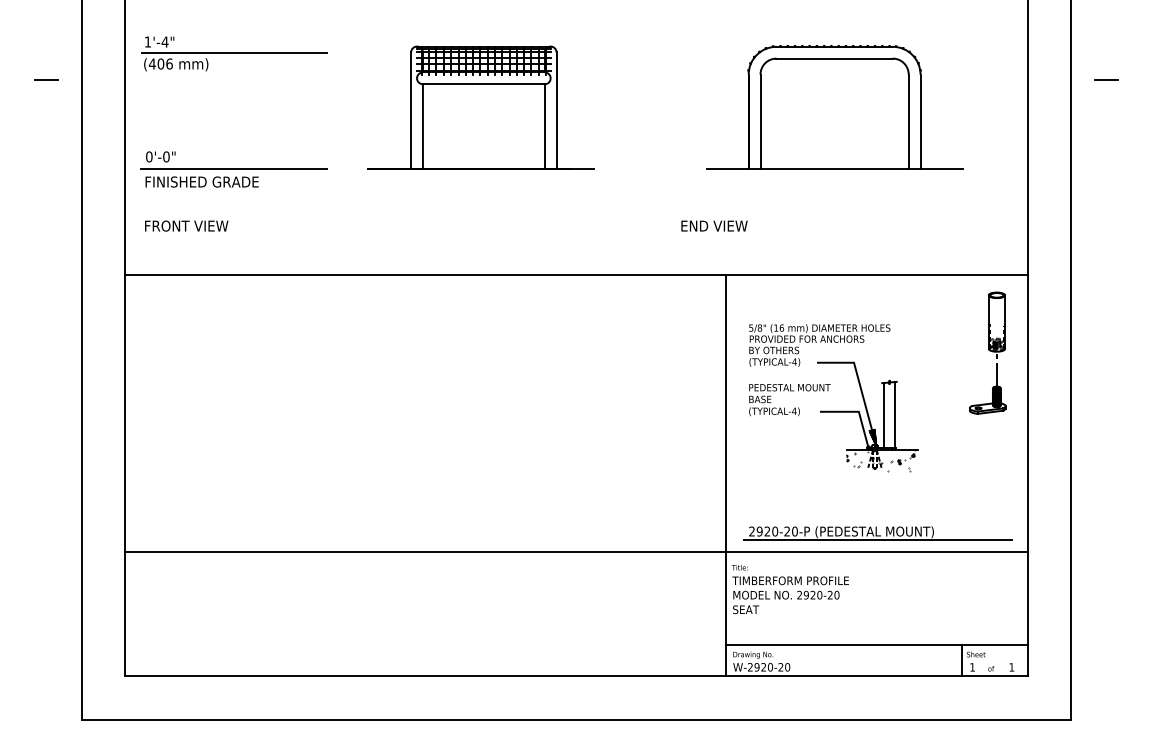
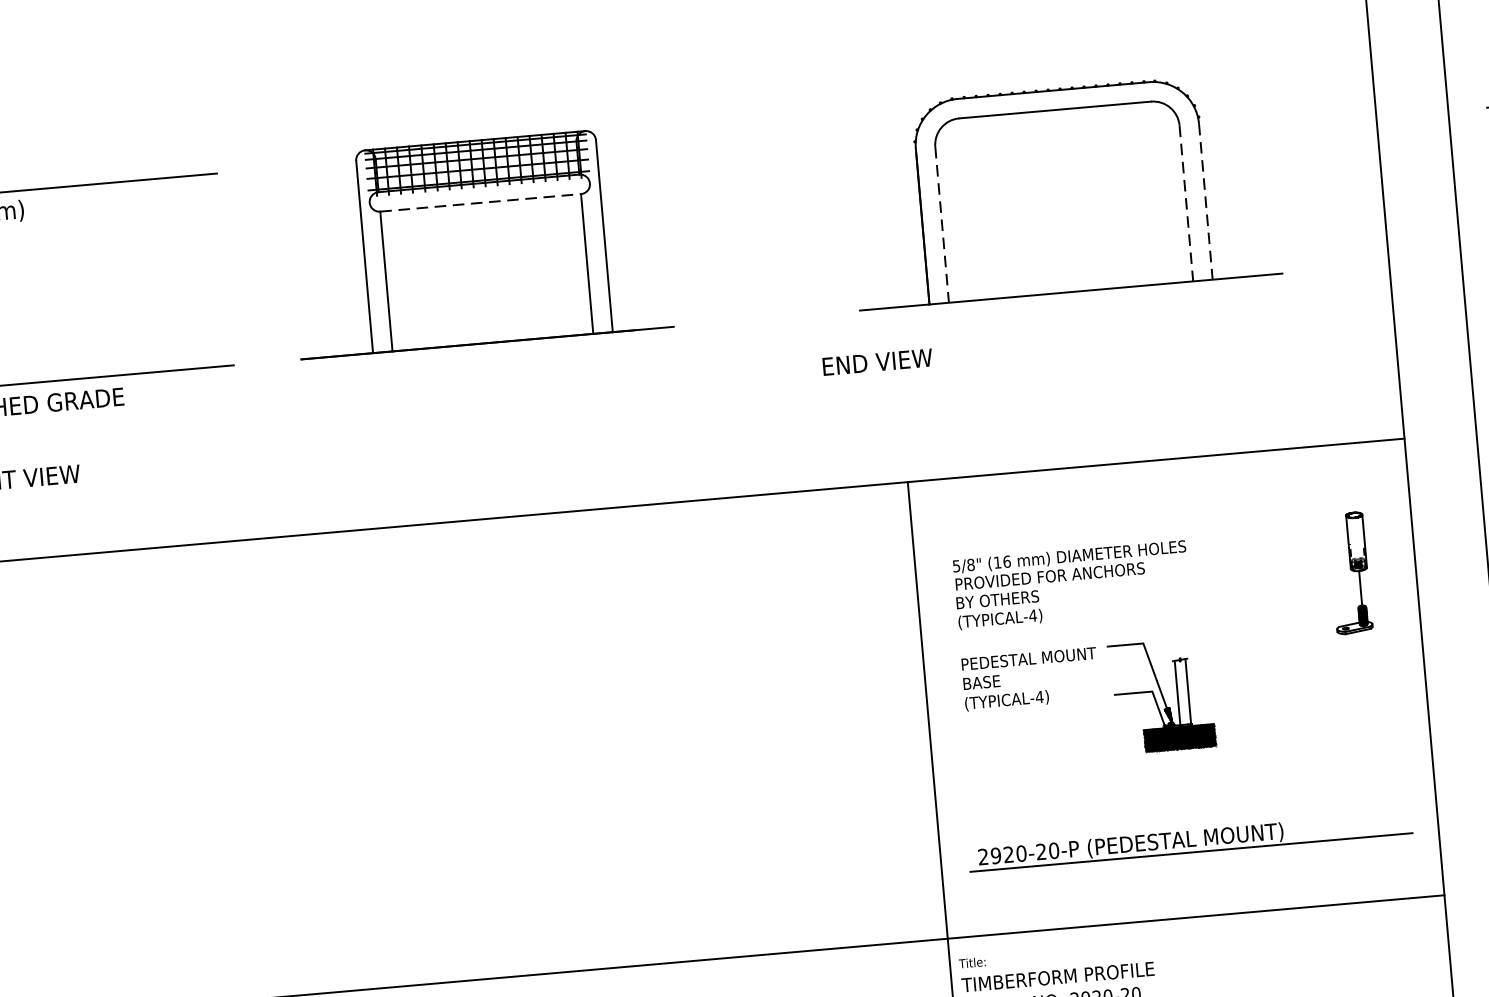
line: (483, 84) -> (480, 203), solid -> dashed
line: (760, 122) -> (942, 226), solid -> dashed
line: (908, 122) -> (1186, 204), solid -> dashed
line: (920, 122) -> (1205, 202), solid -> dashed
text: (714, 225) -> (877, 361), moved
part: (987, 352) -> (1349, 572), size x0.6
part: (867, 416) -> (1160, 695), size x0.6
part: (877, 533) -> (1190, 842), moved

